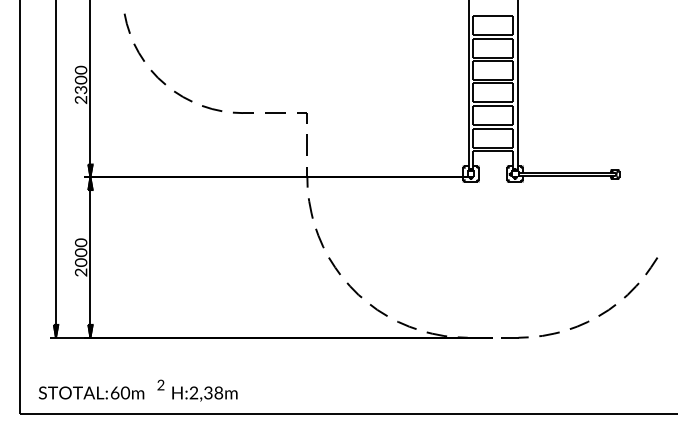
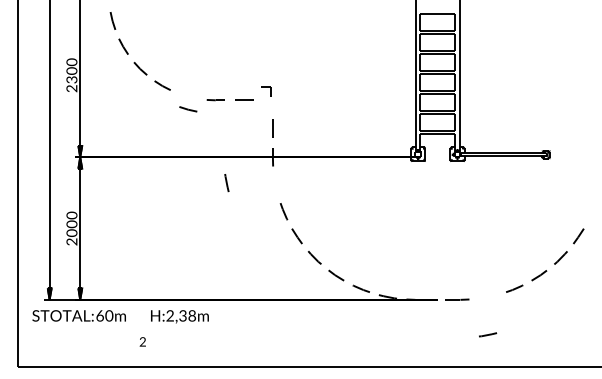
line: (212, 108) -> (188, 109), moved
part: (302, 117) -> (266, 91), moved
line: (310, 208) -> (226, 183), moved
line: (550, 333) -> (488, 334), moved
text: (138, 393) -> (120, 316), moved

